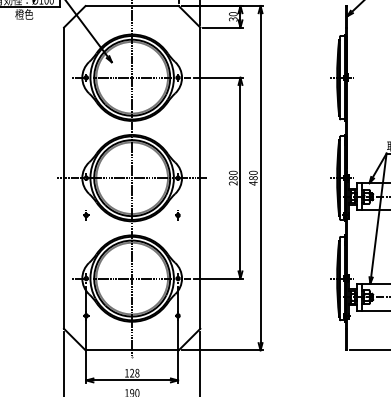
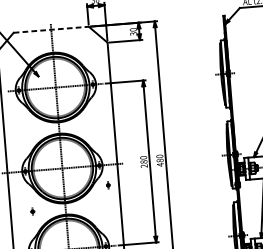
line: (132, 6) -> (51, 30), solid -> dashed
part: (86, 215) -> (32, 211), moved
part: (177, 215) -> (107, 185), moved

